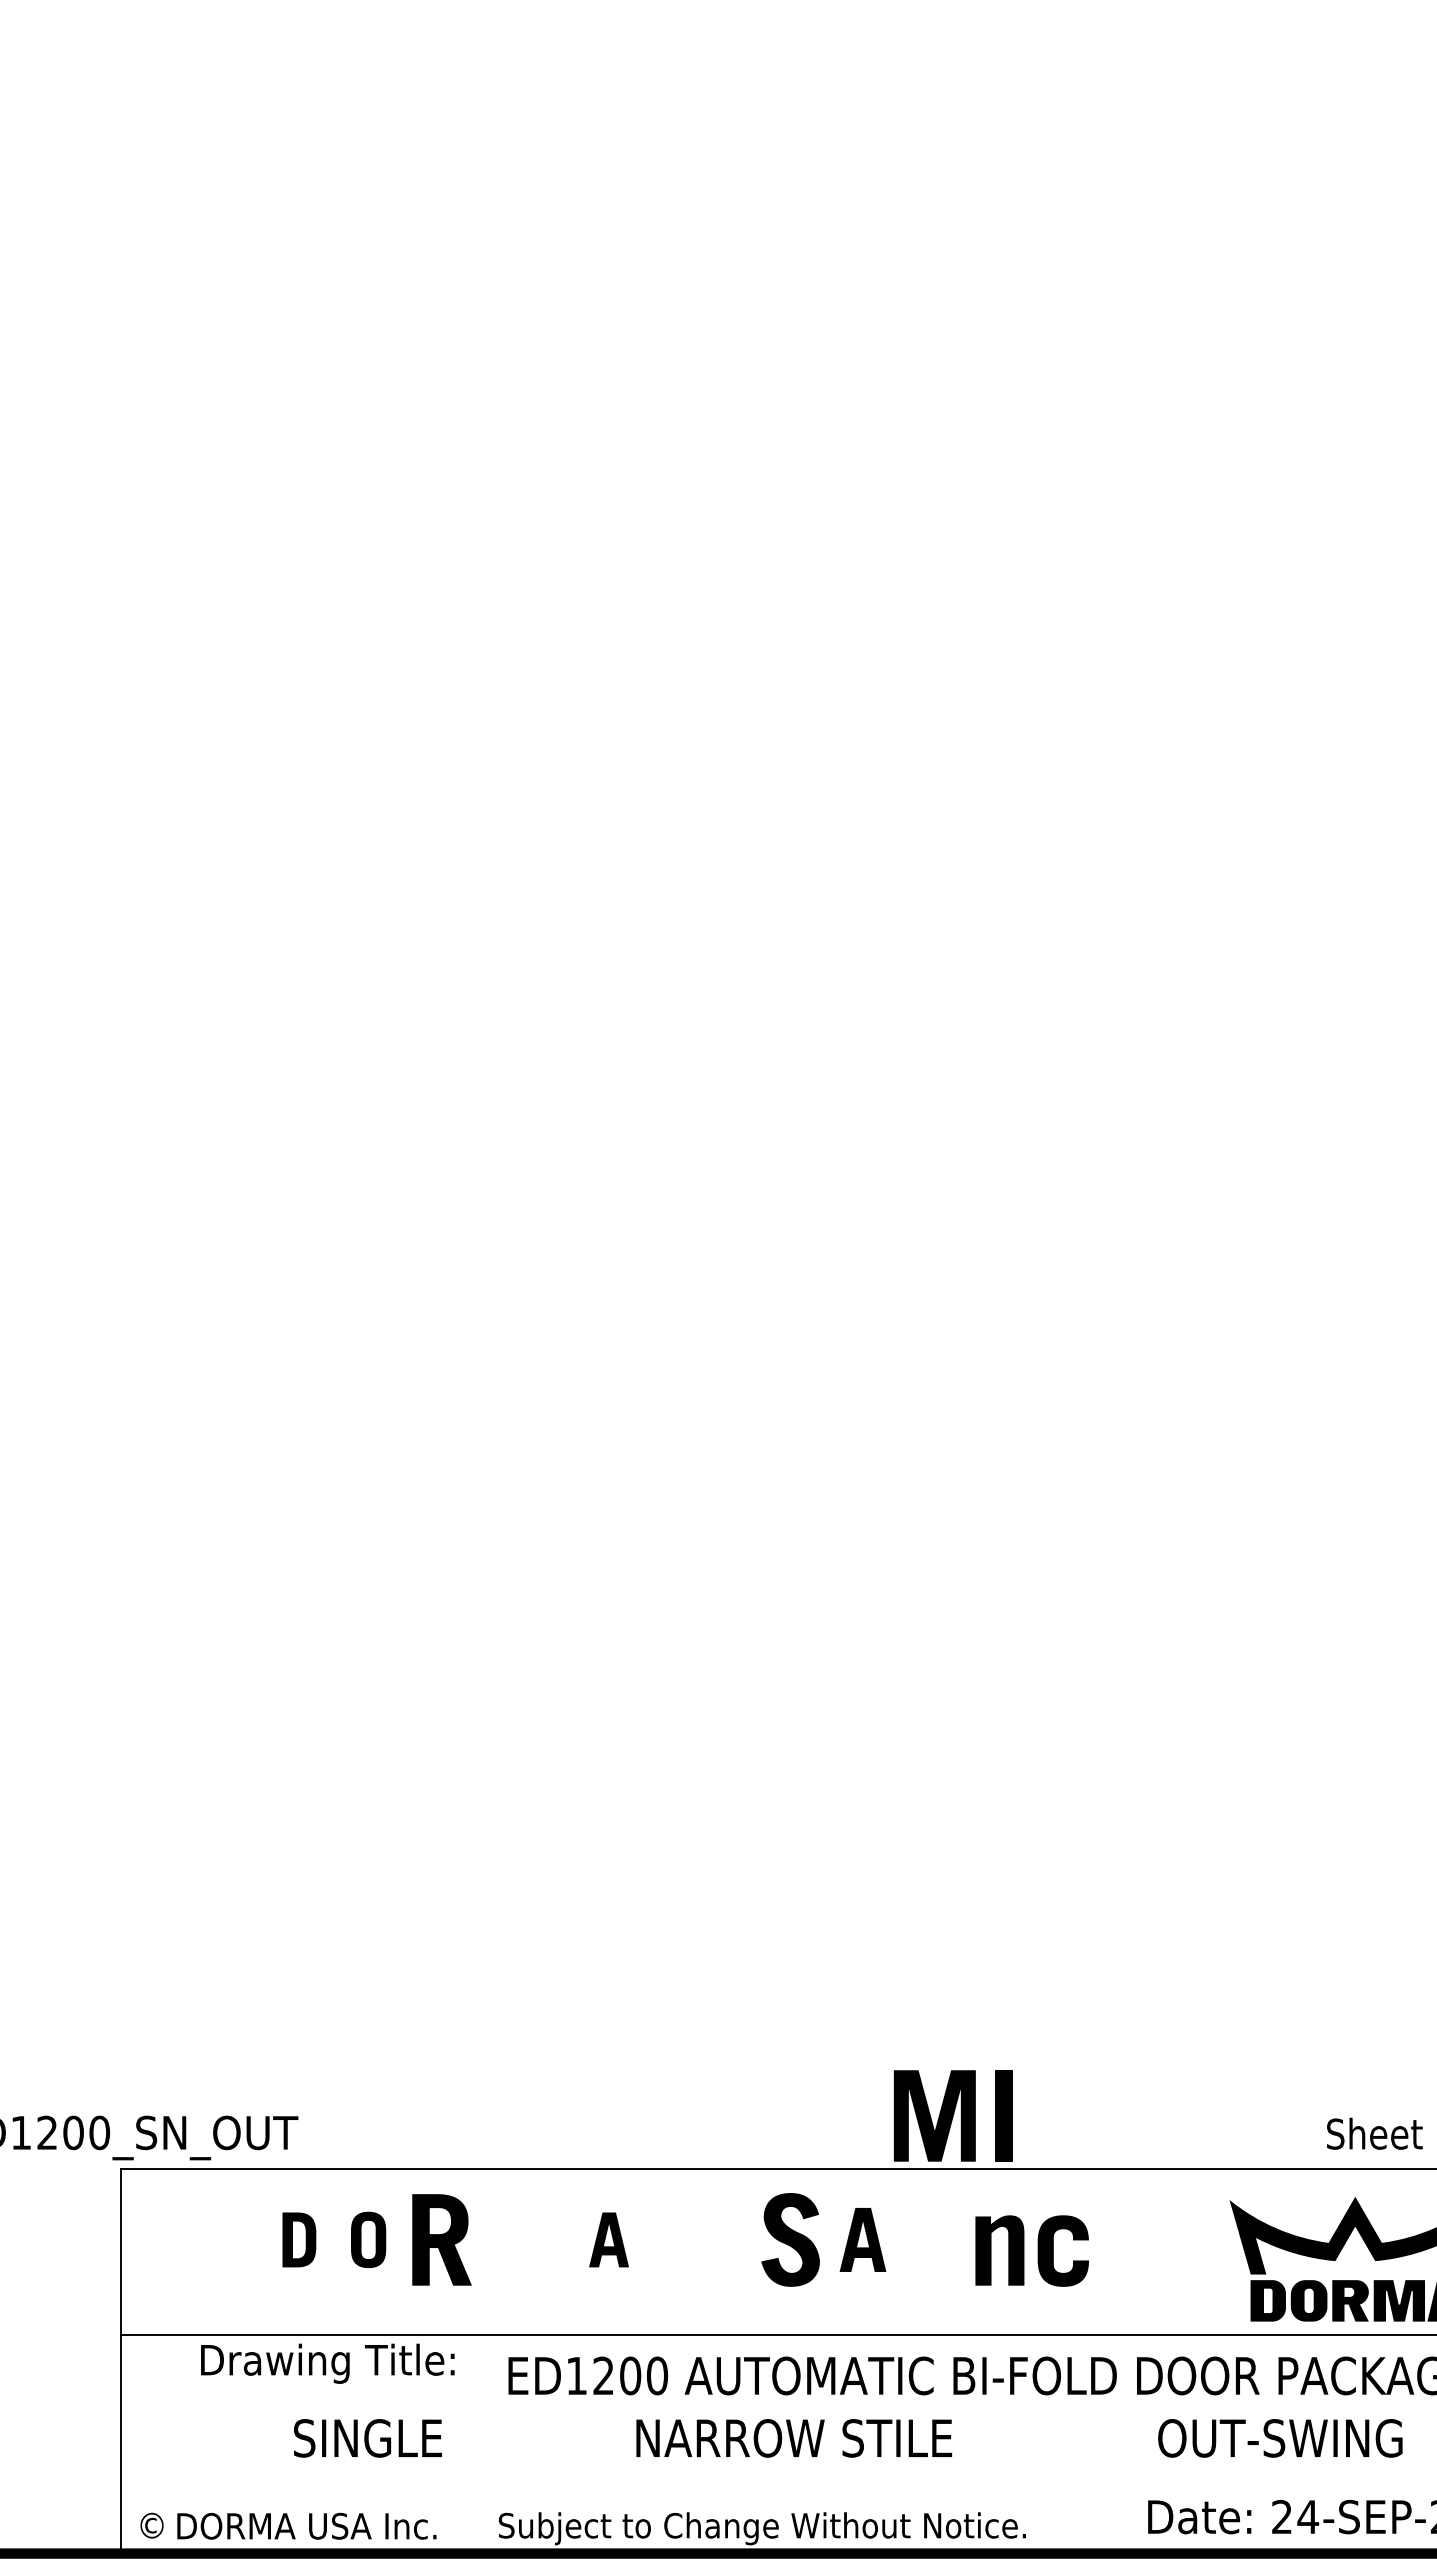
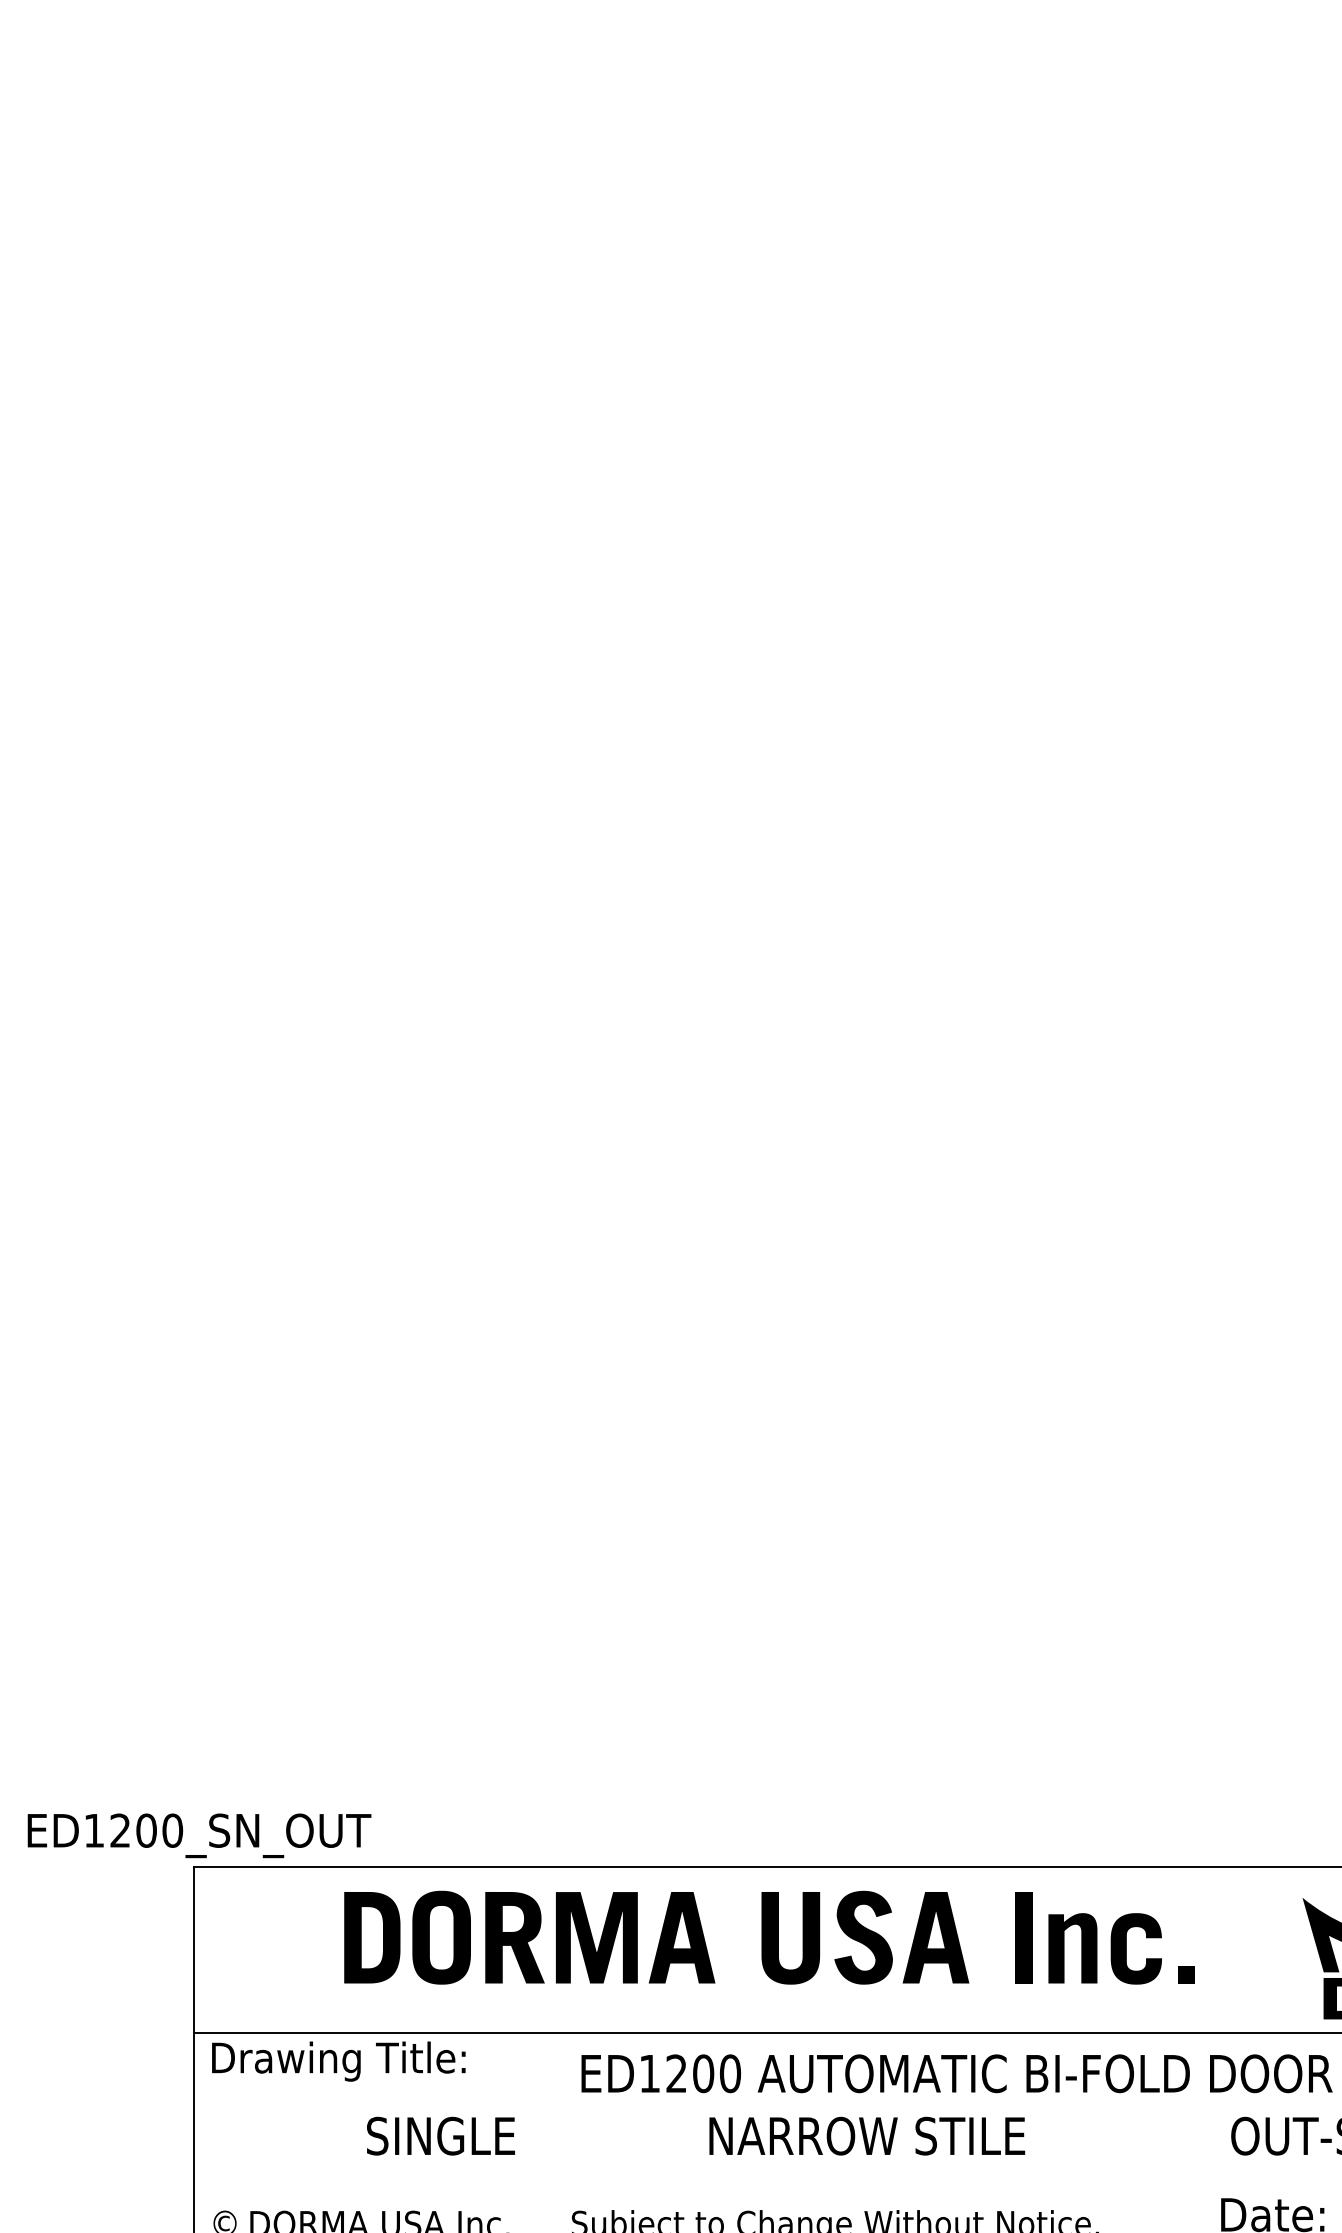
part: (934, 2115) -> (596, 1937), moved
part: (1003, 2115) -> (1023, 1937), moved
part: (299, 2239) -> (372, 1937), size x1.67
part: (368, 2239) -> (441, 1937), size x1.67
part: (608, 2239) -> (681, 1937), size x1.67
part: (862, 2239) -> (935, 1937), size x1.43
fill: (717, 2240) -> (790, 1938), added
fill: (1113, 2276) -> (1186, 1974), added
text: (327, 2363) -> (338, 2061), moved

